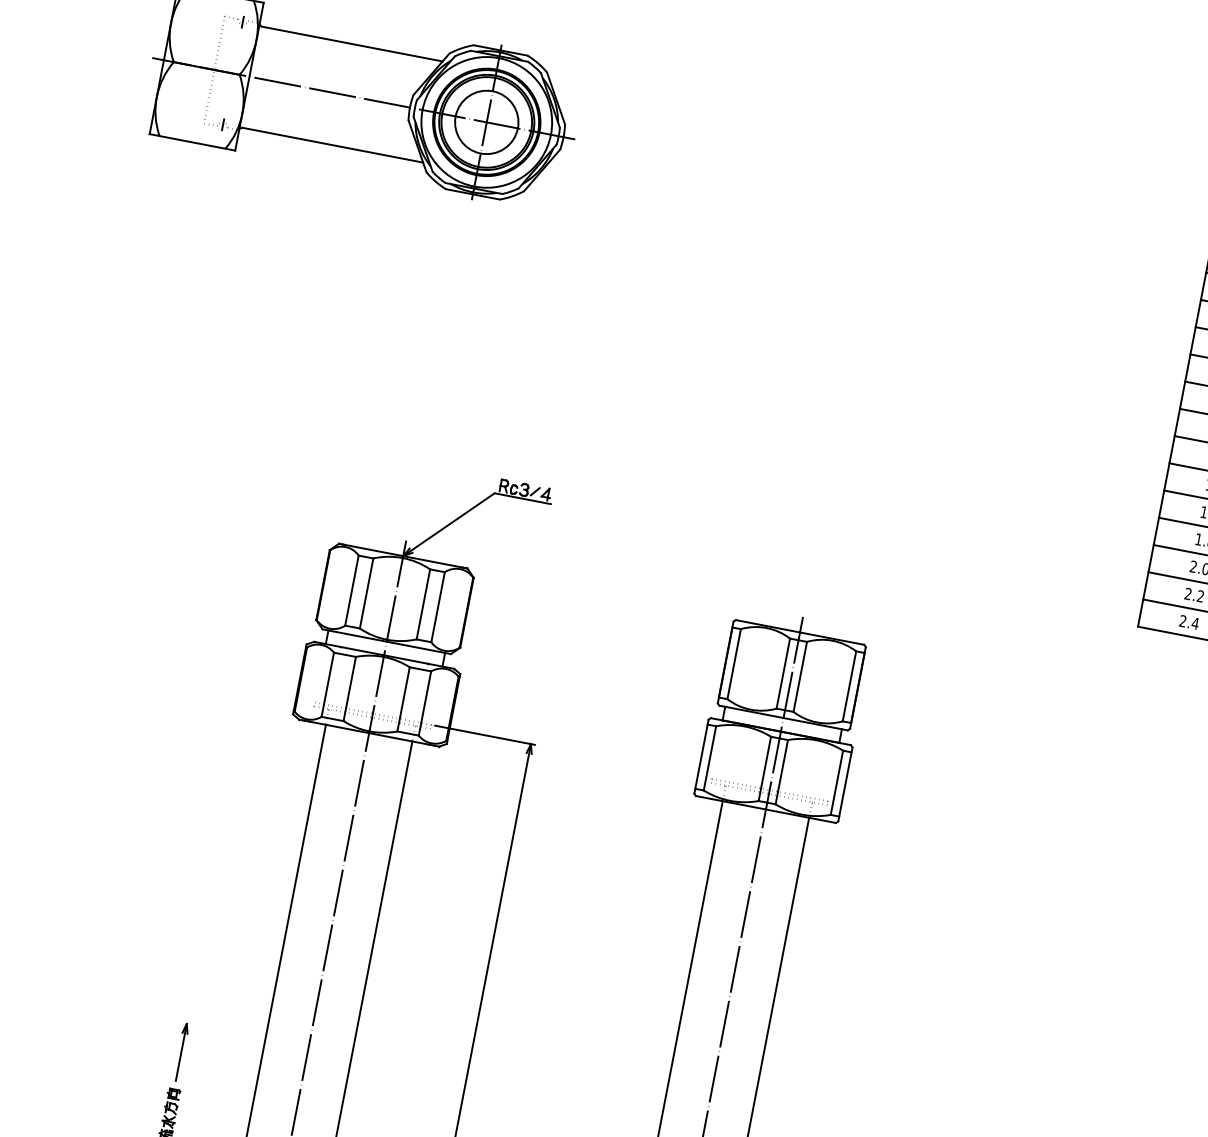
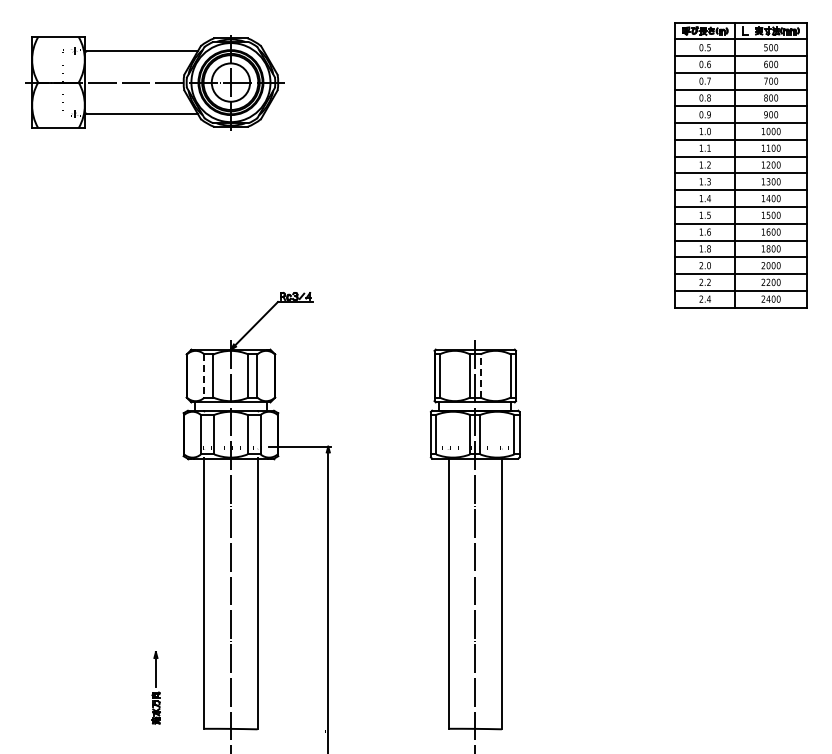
line: (351, 591) -> (204, 376), solid -> dashed
line: (800, 676) -> (480, 375), solid -> dashed

